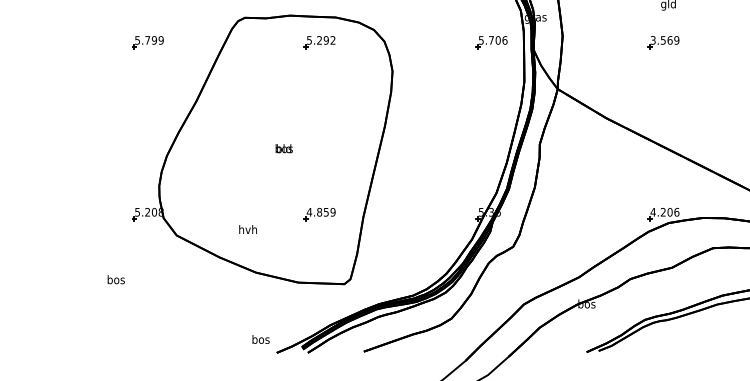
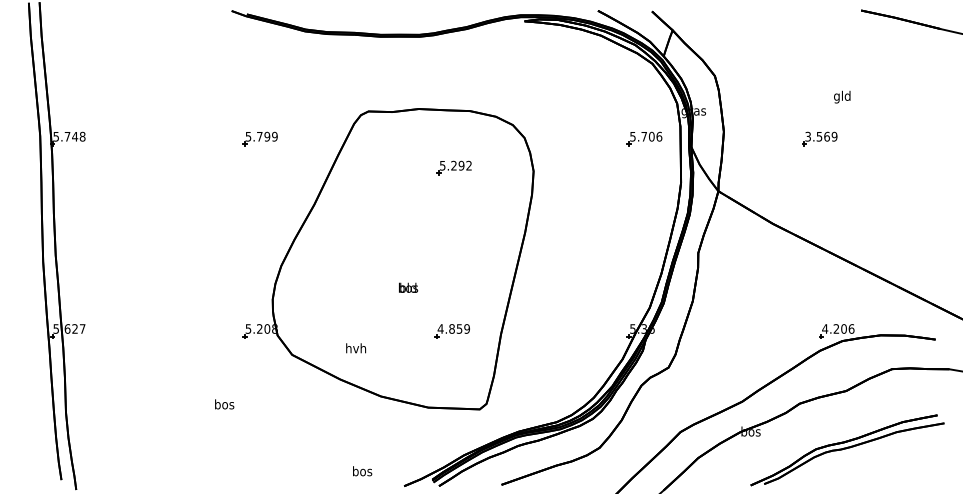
part: (319, 41) -> (453, 167), moved
part: (663, 41) -> (819, 138), moved
text: (284, 148) -> (408, 287), moved
text: (248, 229) -> (356, 348), moved
text: (261, 339) -> (362, 471), moved

